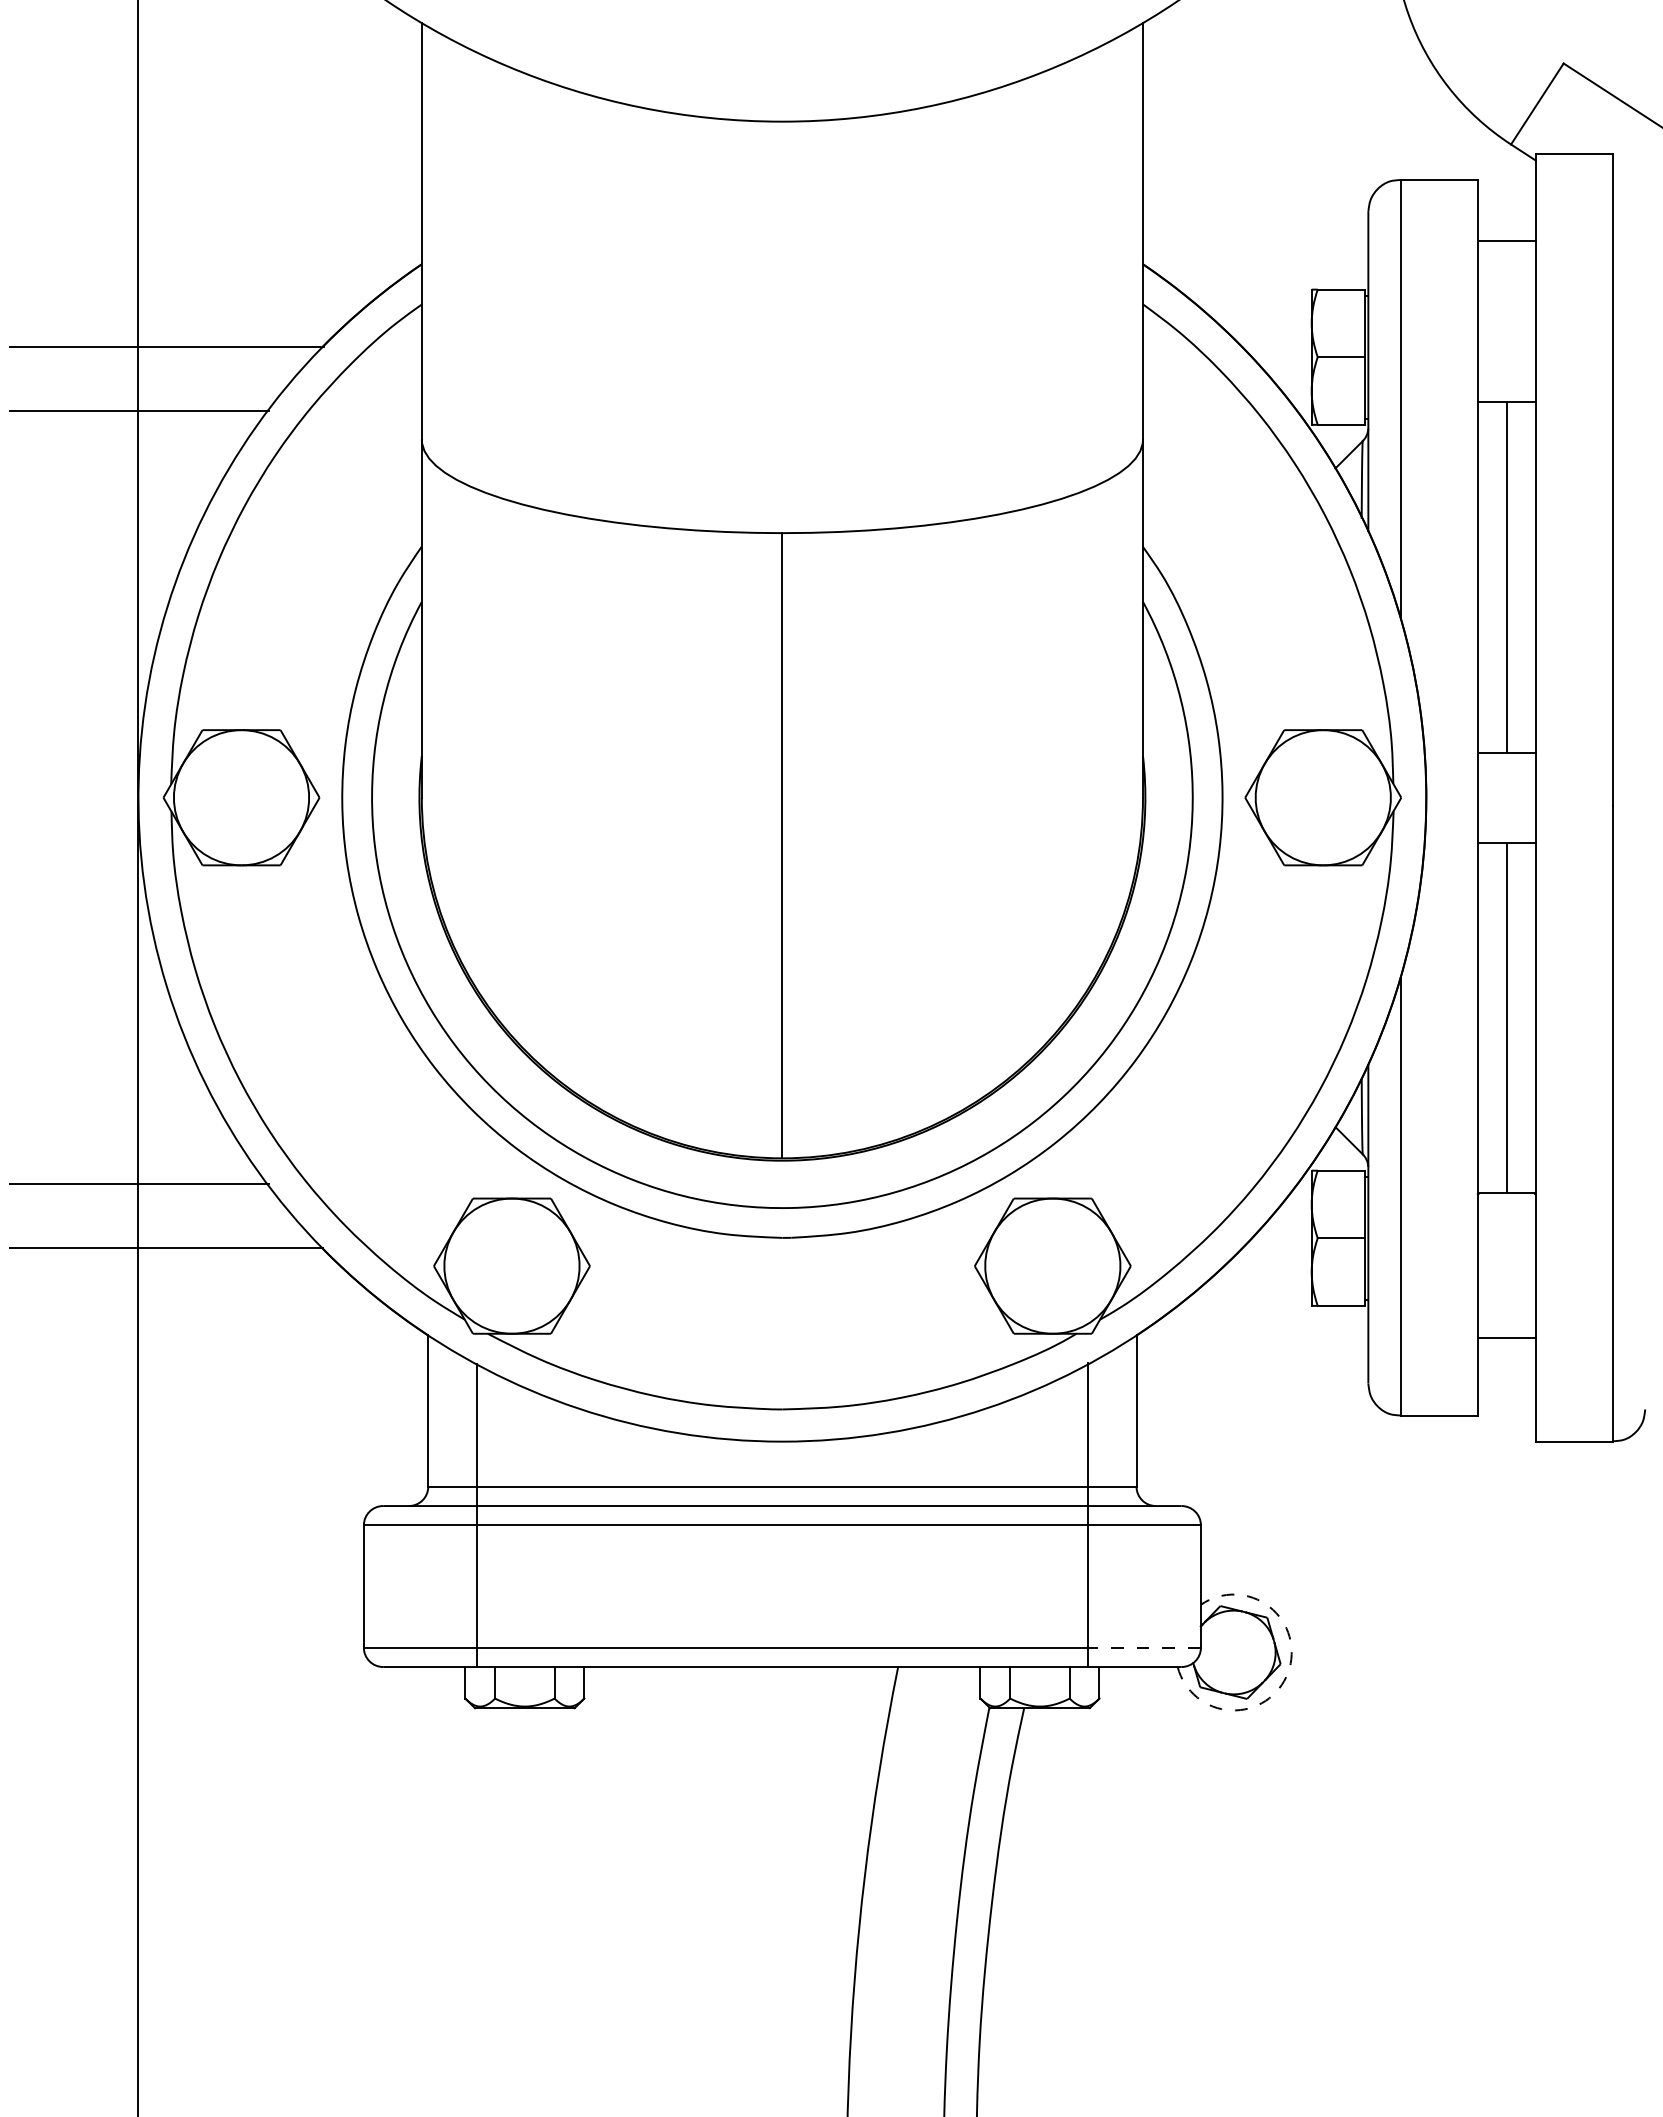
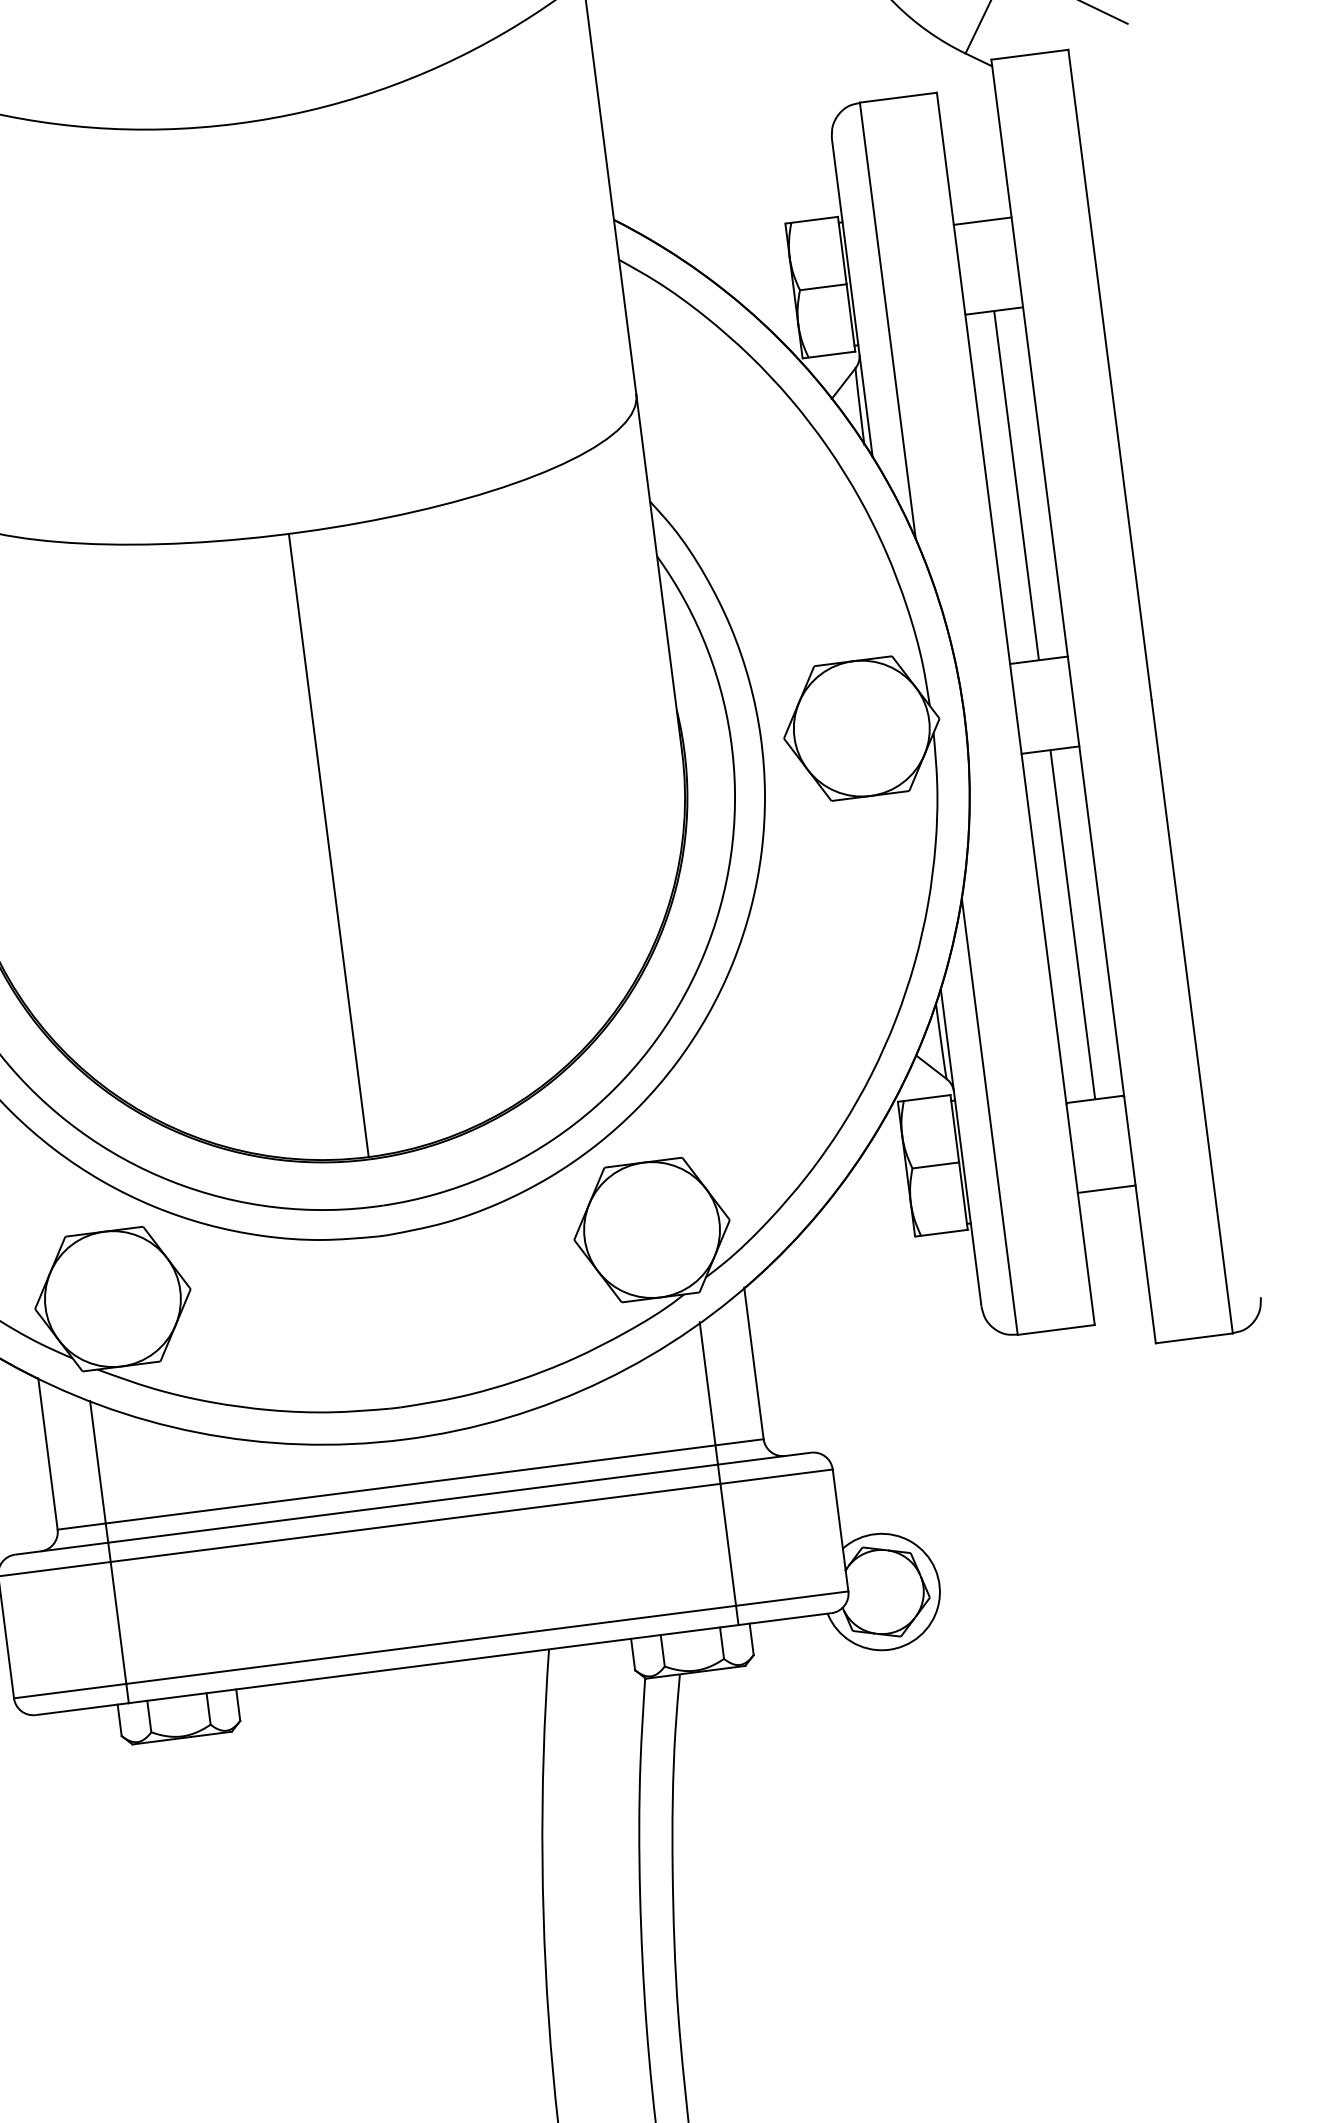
line: (1506, 241) -> (982, 221), moved
line: (1506, 1338) -> (1106, 1189), moved
line: (1144, 1647) -> (792, 1598), dashed -> solid
arc: (1288, 1672) -> (938, 1604), dashed -> solid

